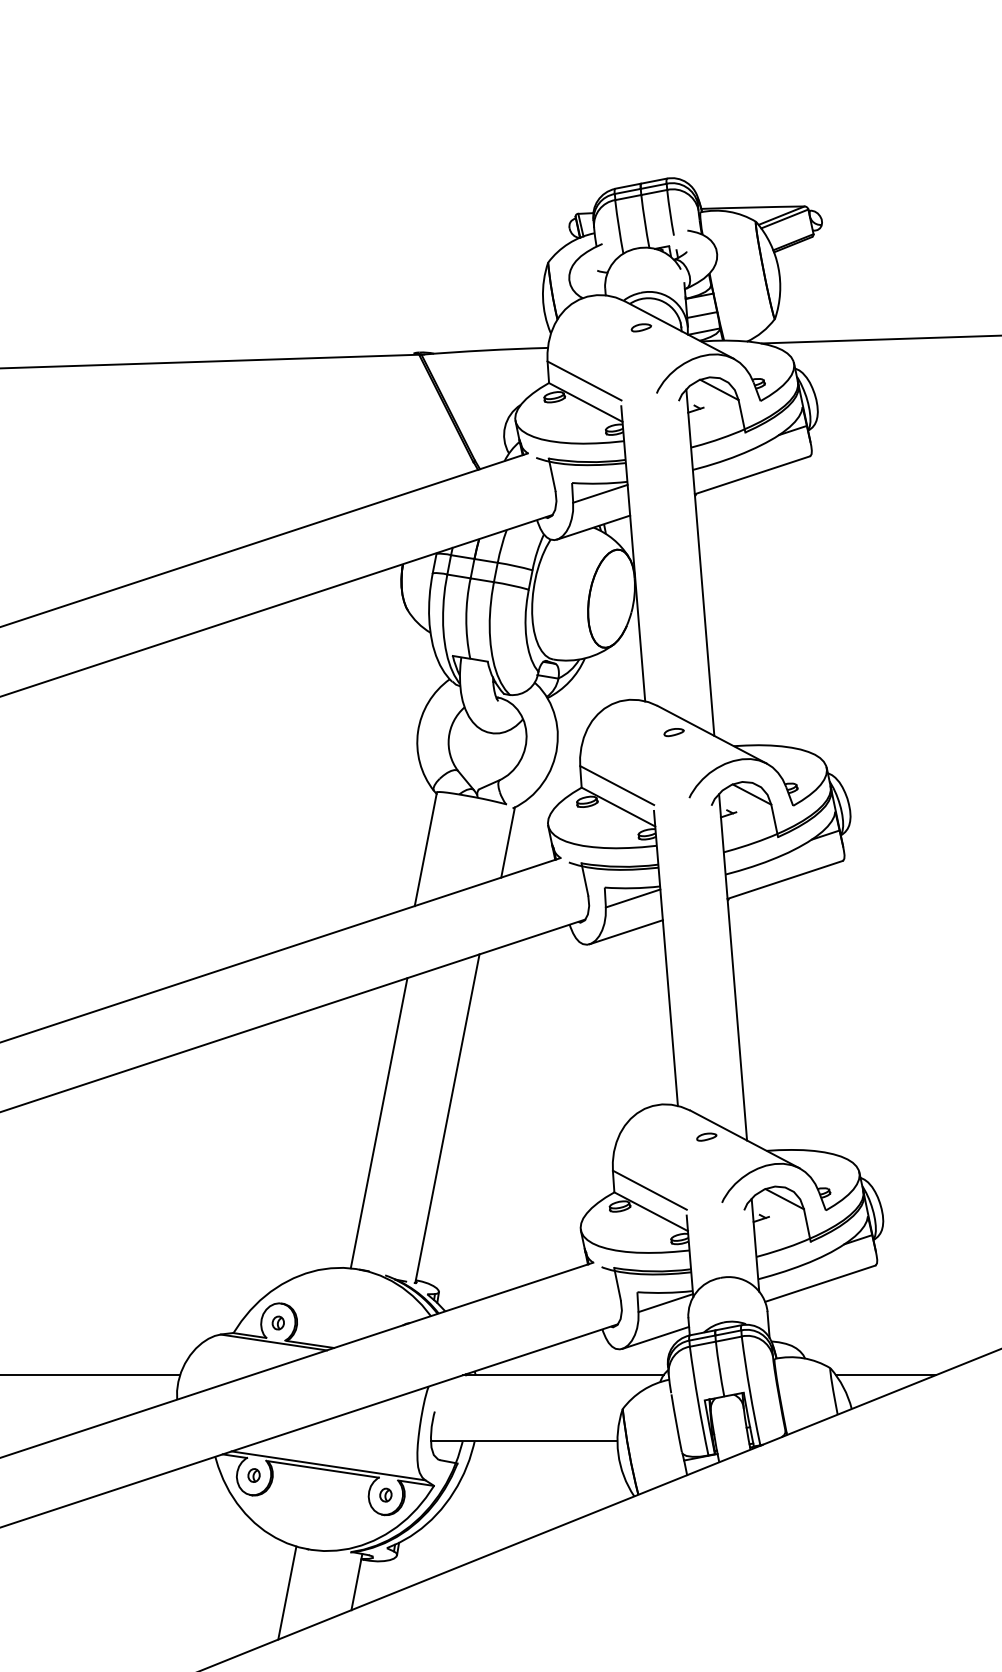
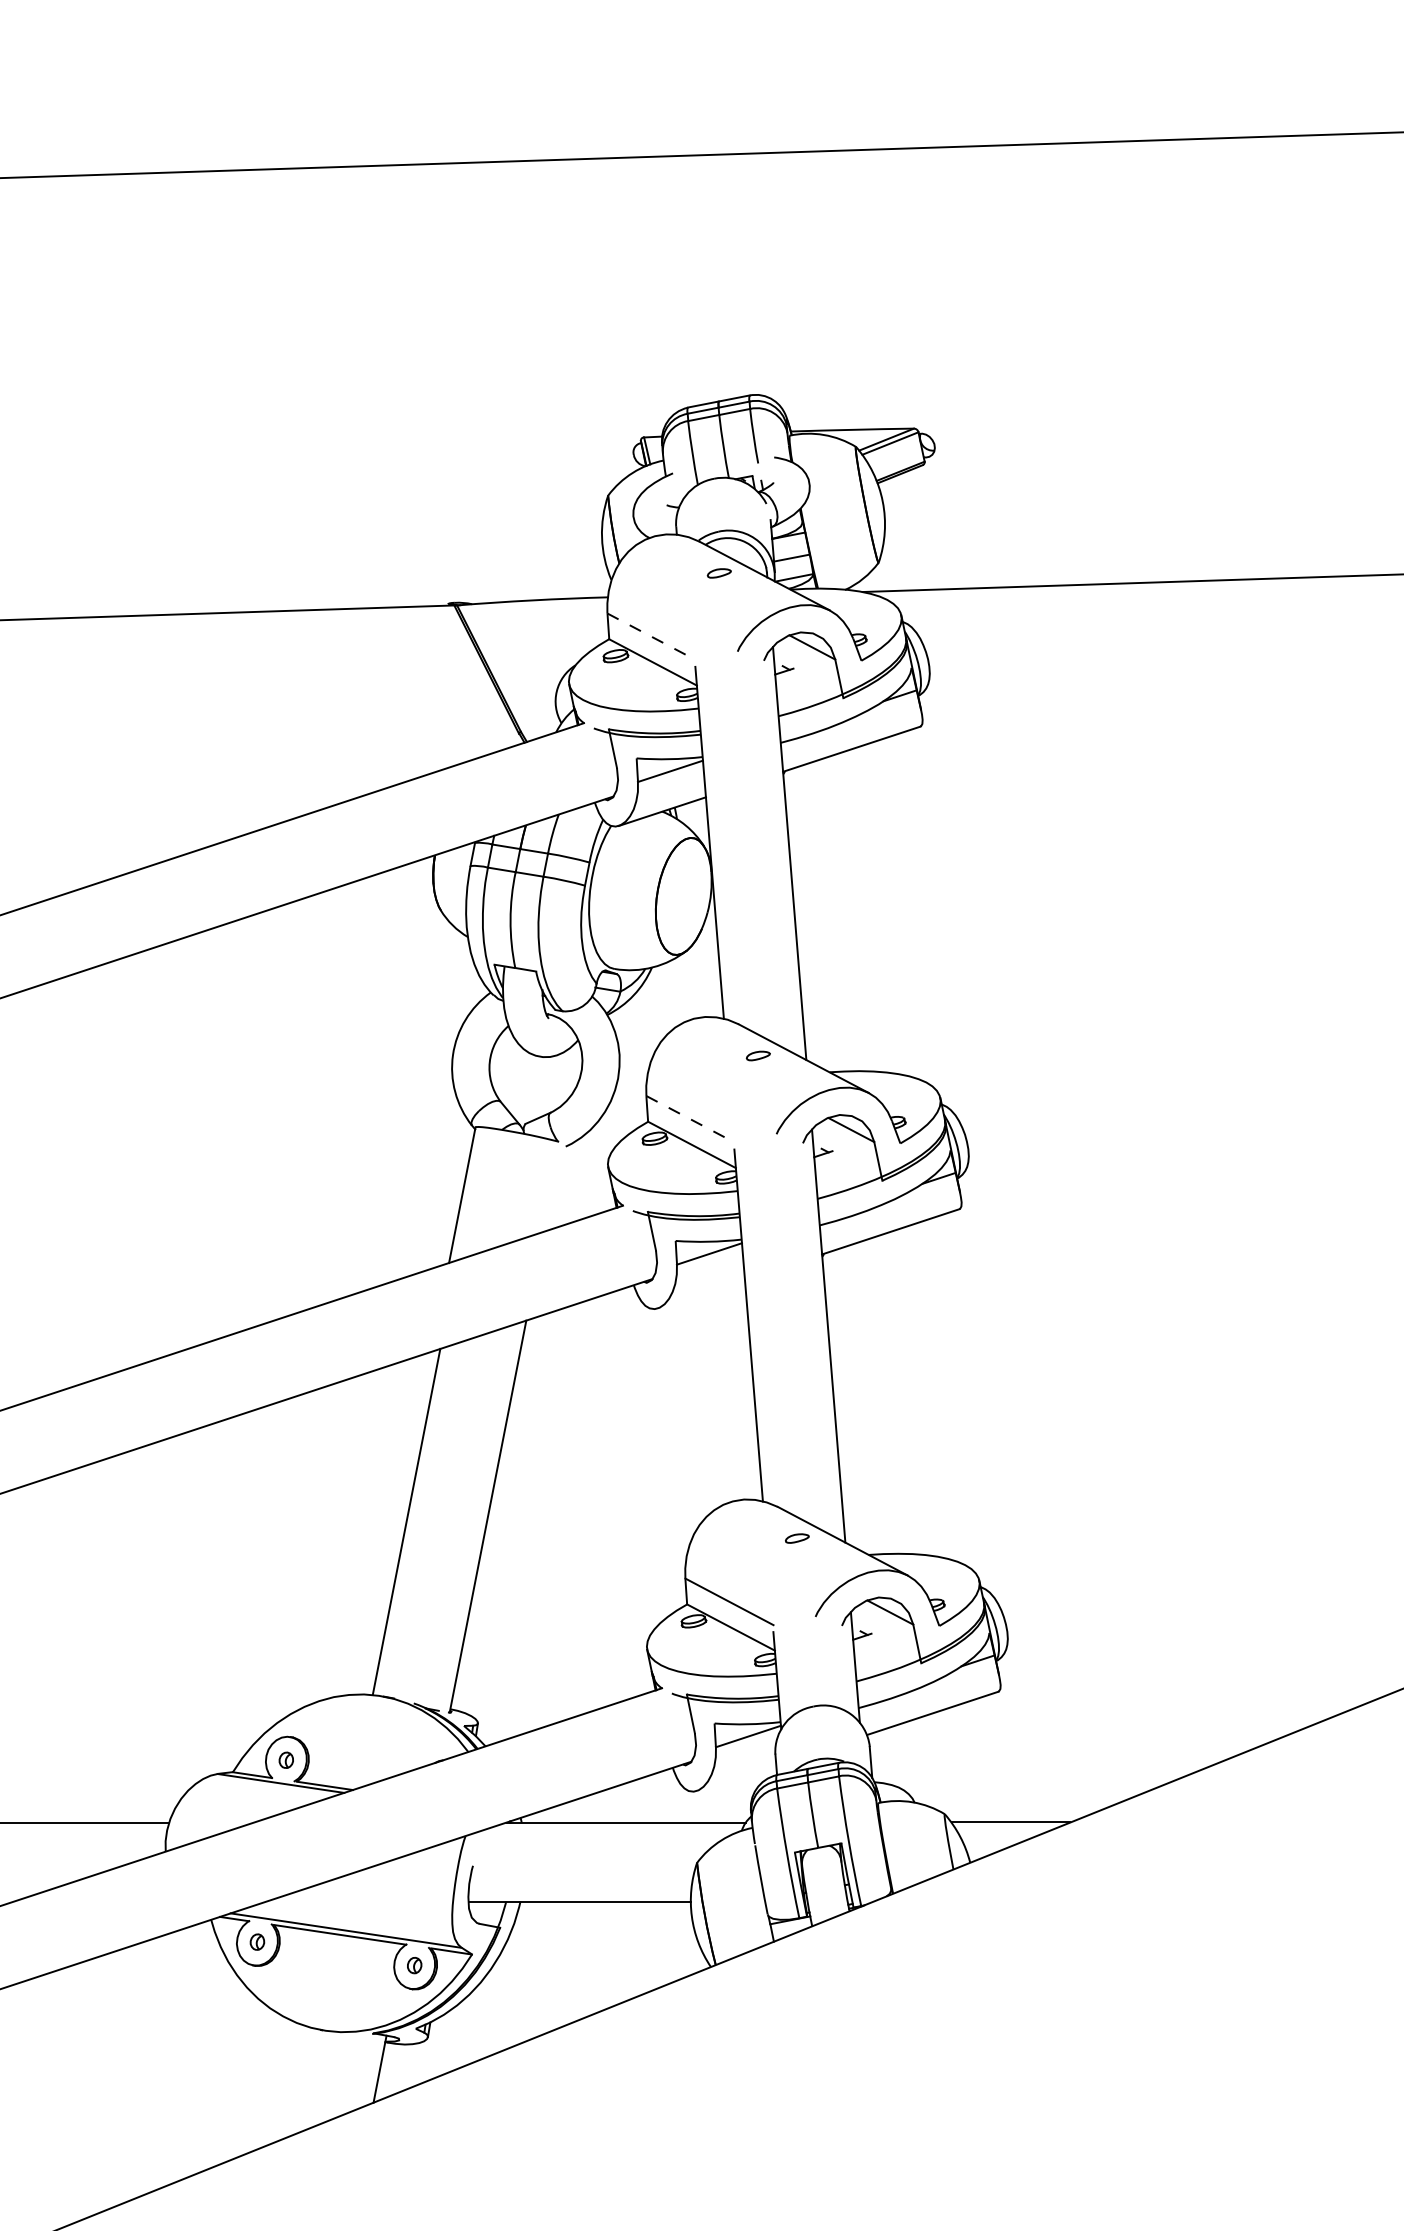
line: (584, 380) -> (651, 636), solid -> dashed
line: (617, 785) -> (690, 1119), solid -> dashed
line: (508, 842) -> (560, 1187), removed
line: (626, 931) -> (701, 1293), removed
line: (655, 1337) -> (736, 1777), removed
line: (286, 1592) -> (296, 2081), removed

